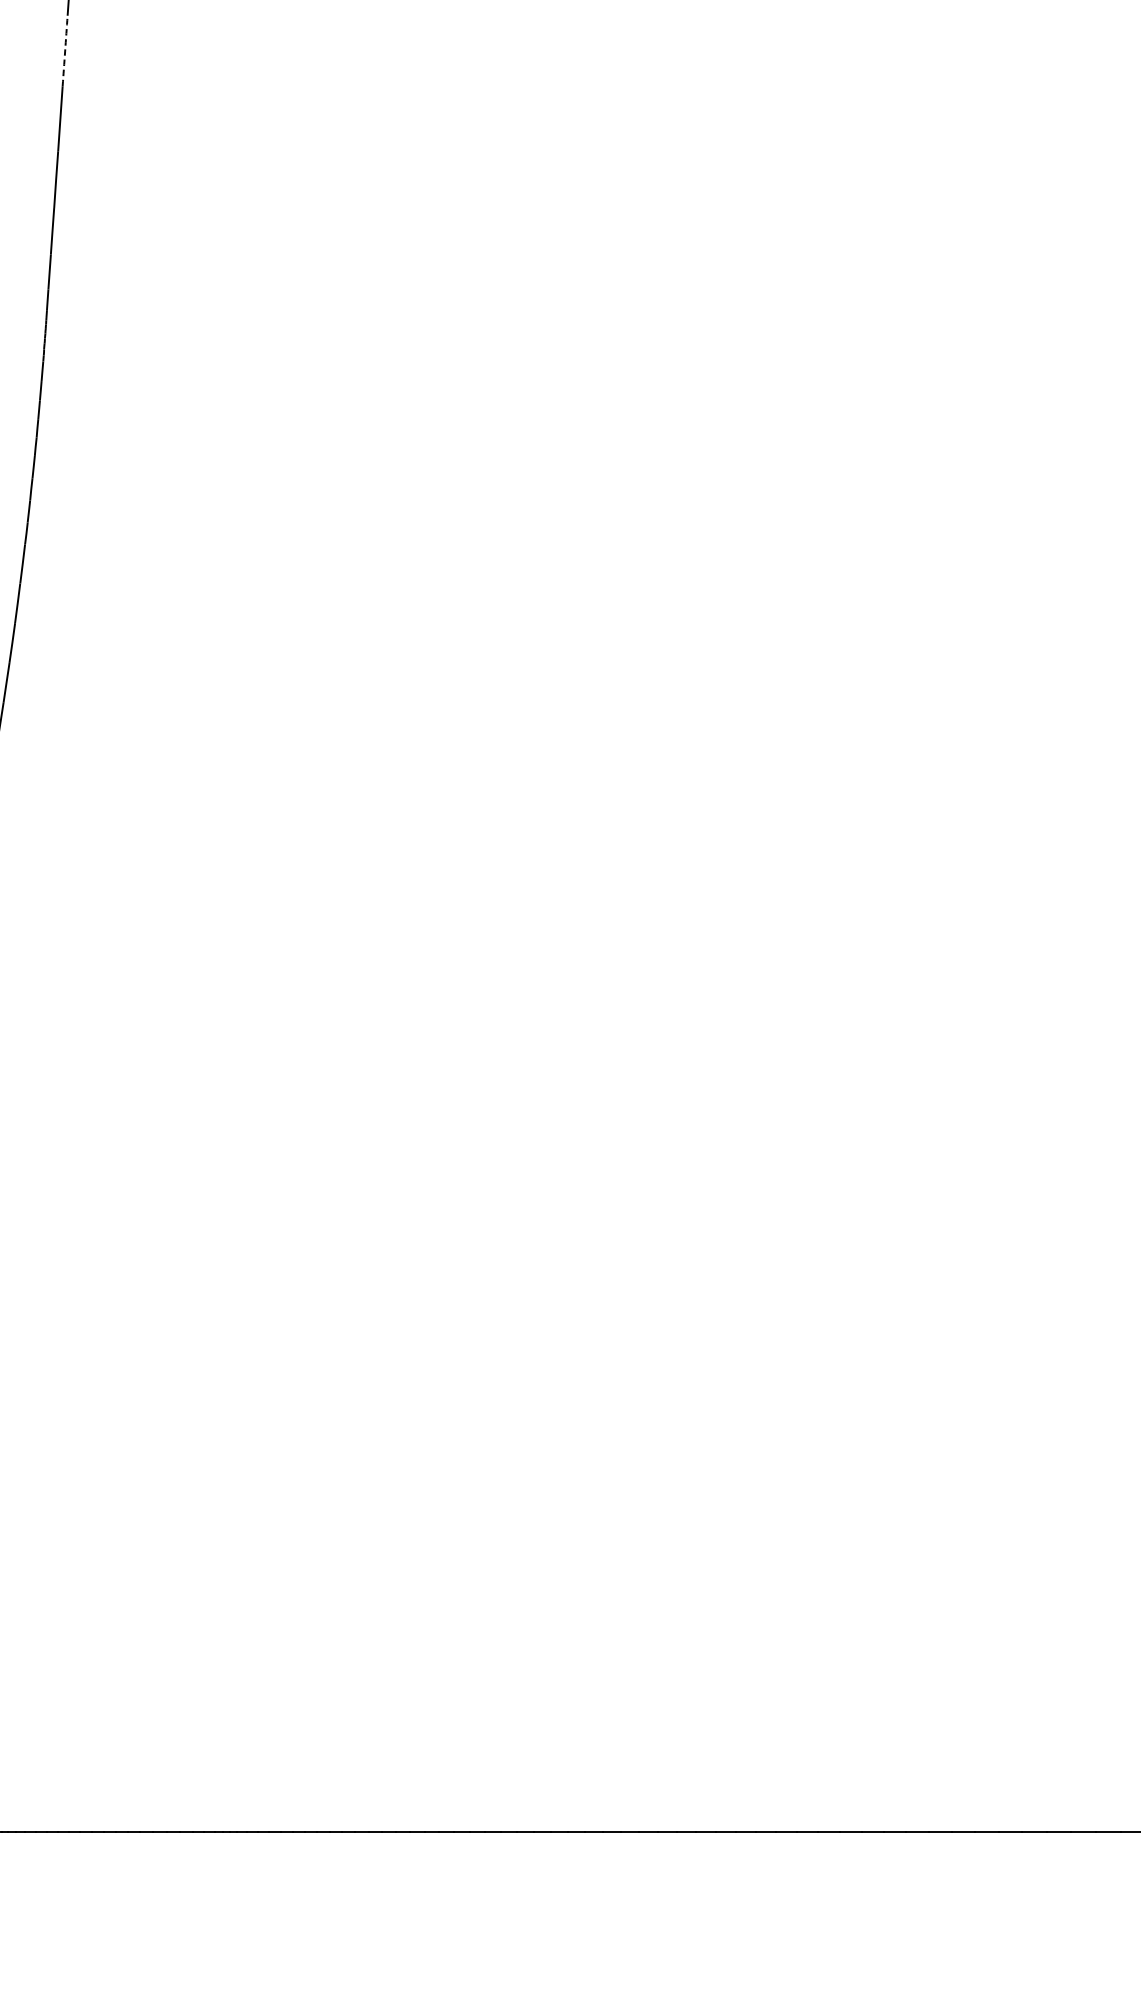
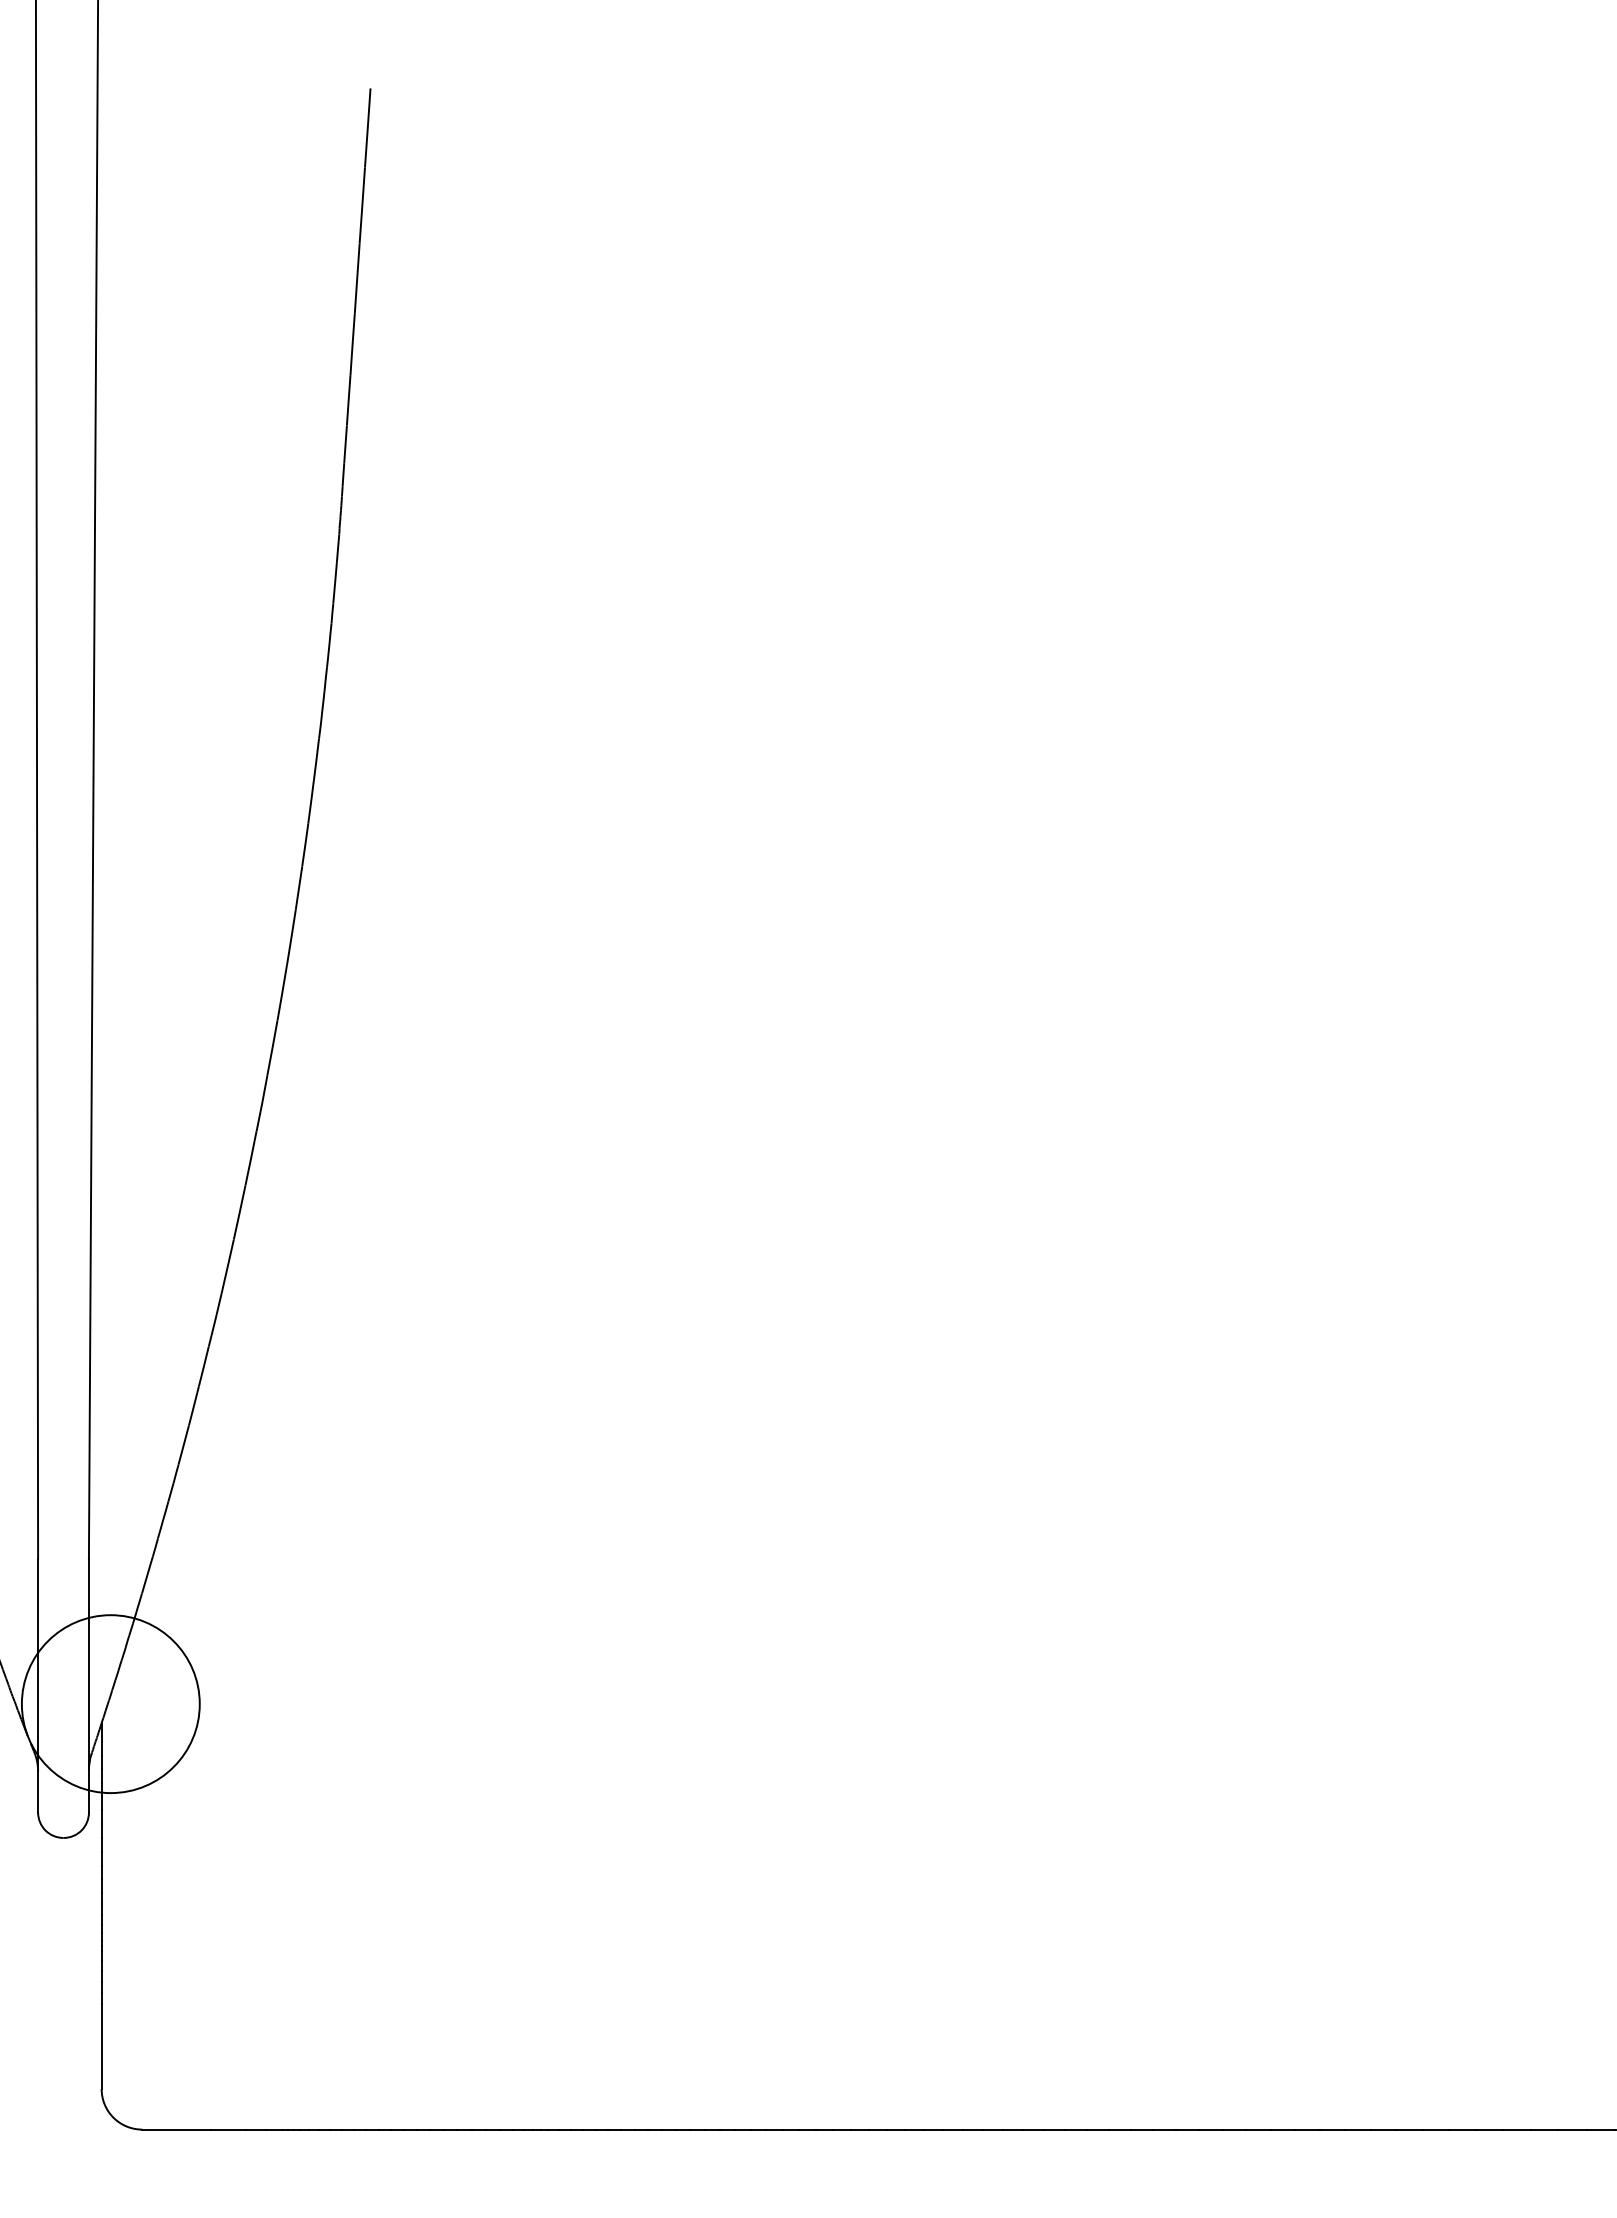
arc: (65, 50) -> (362, 205), dashed -> solid

